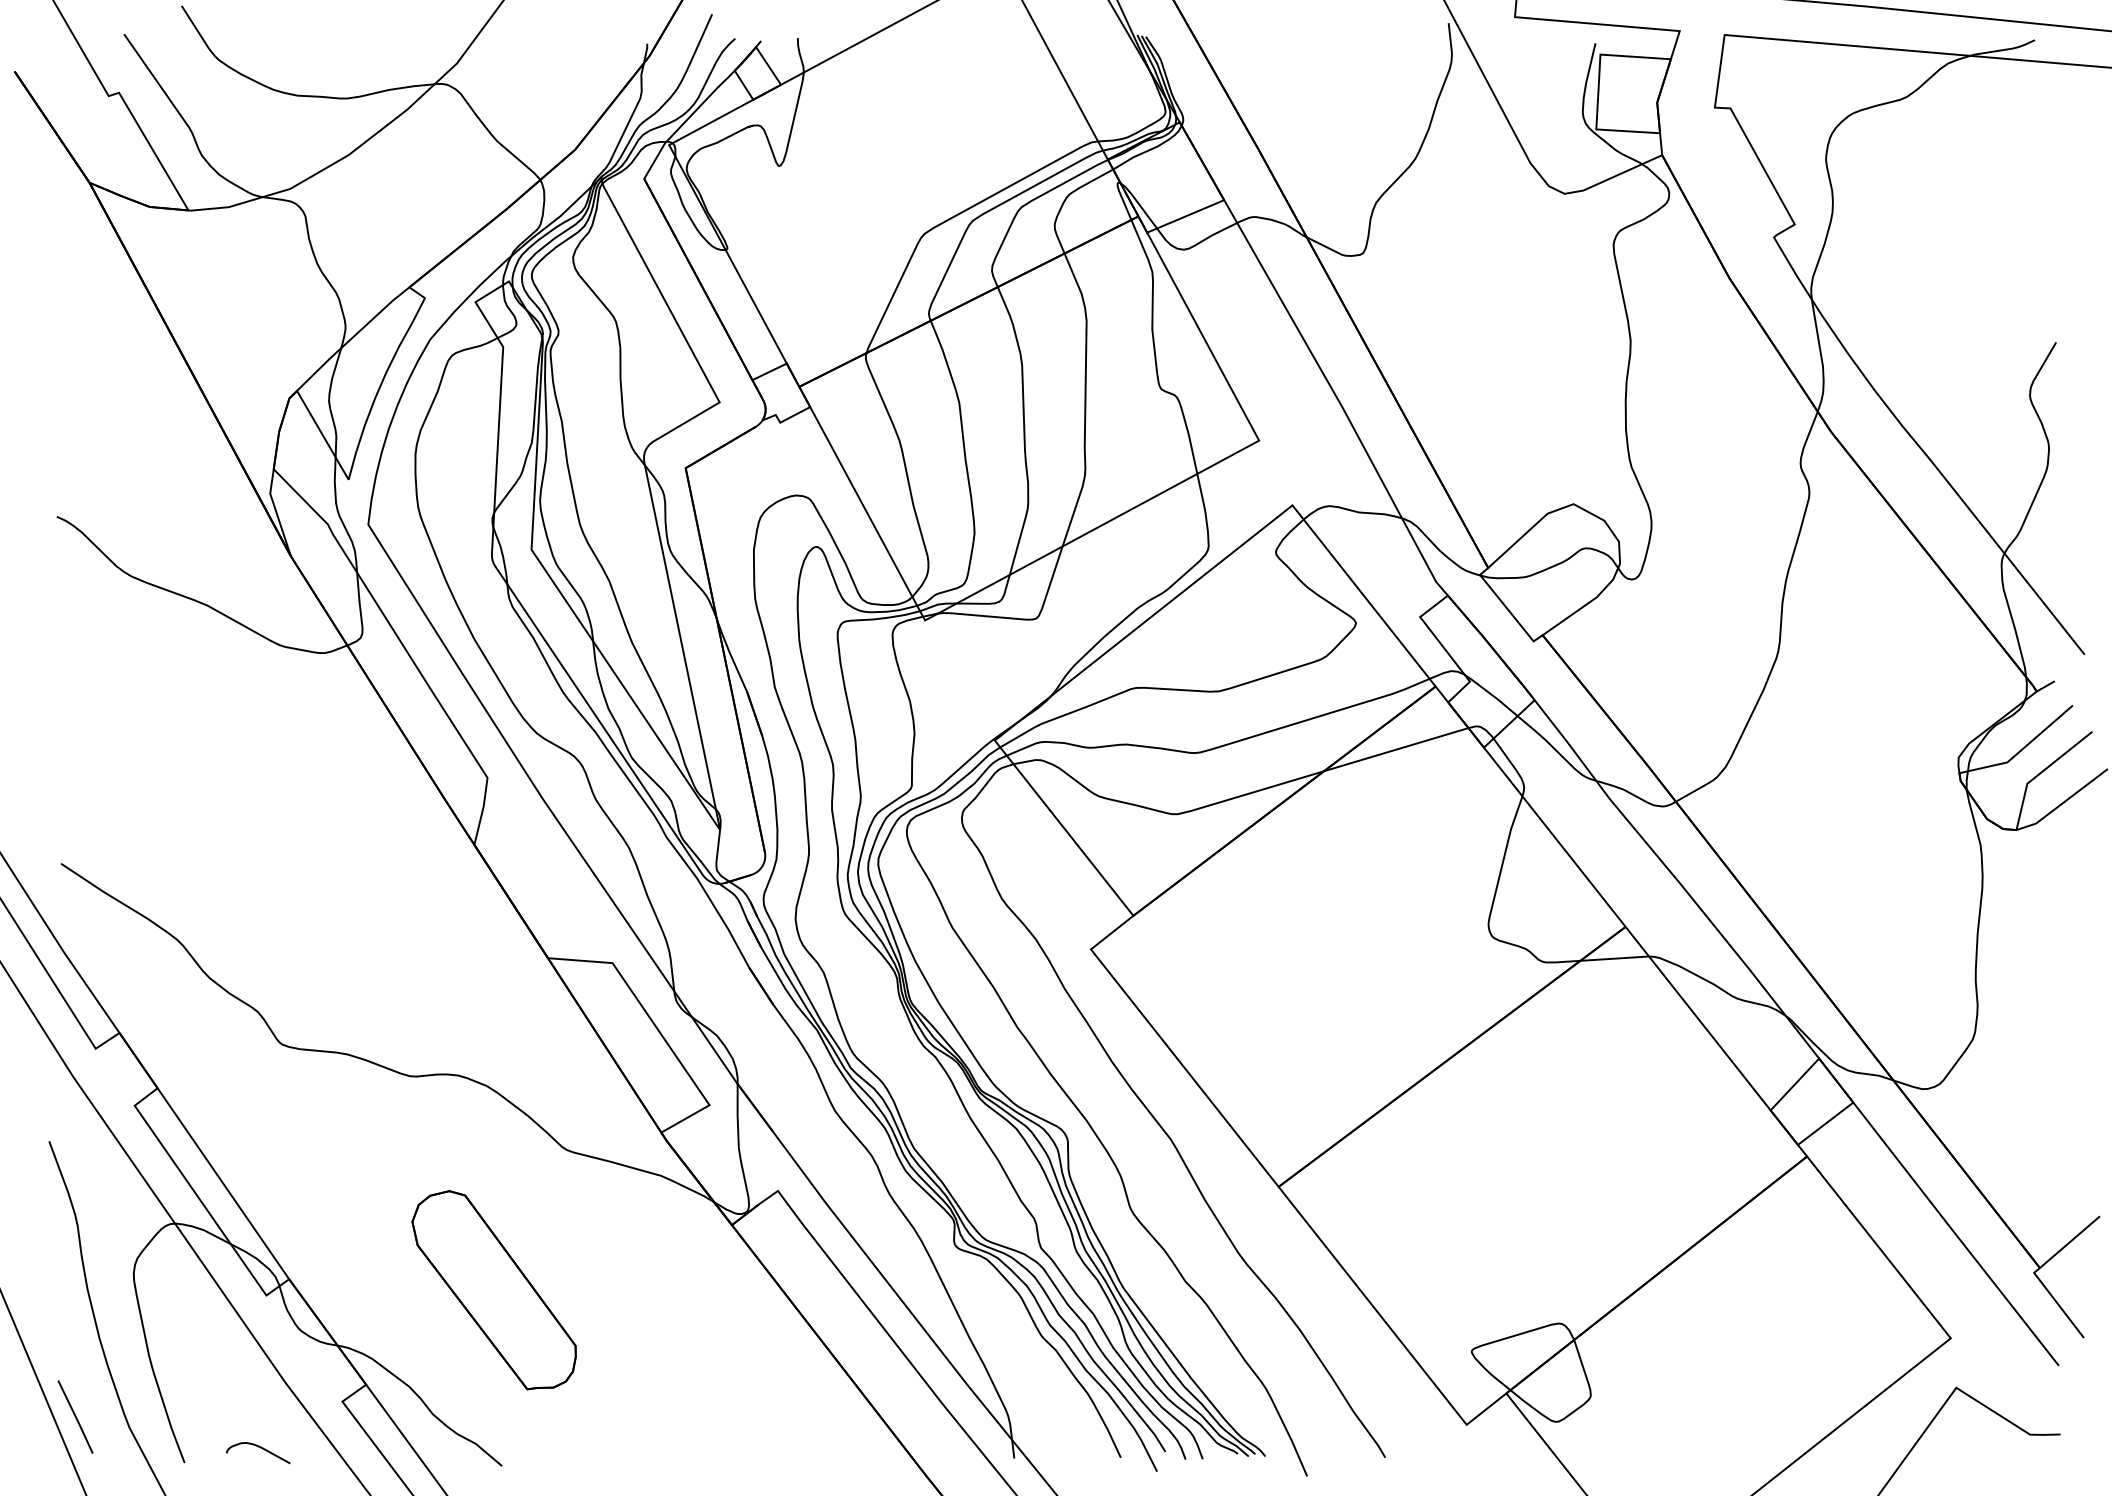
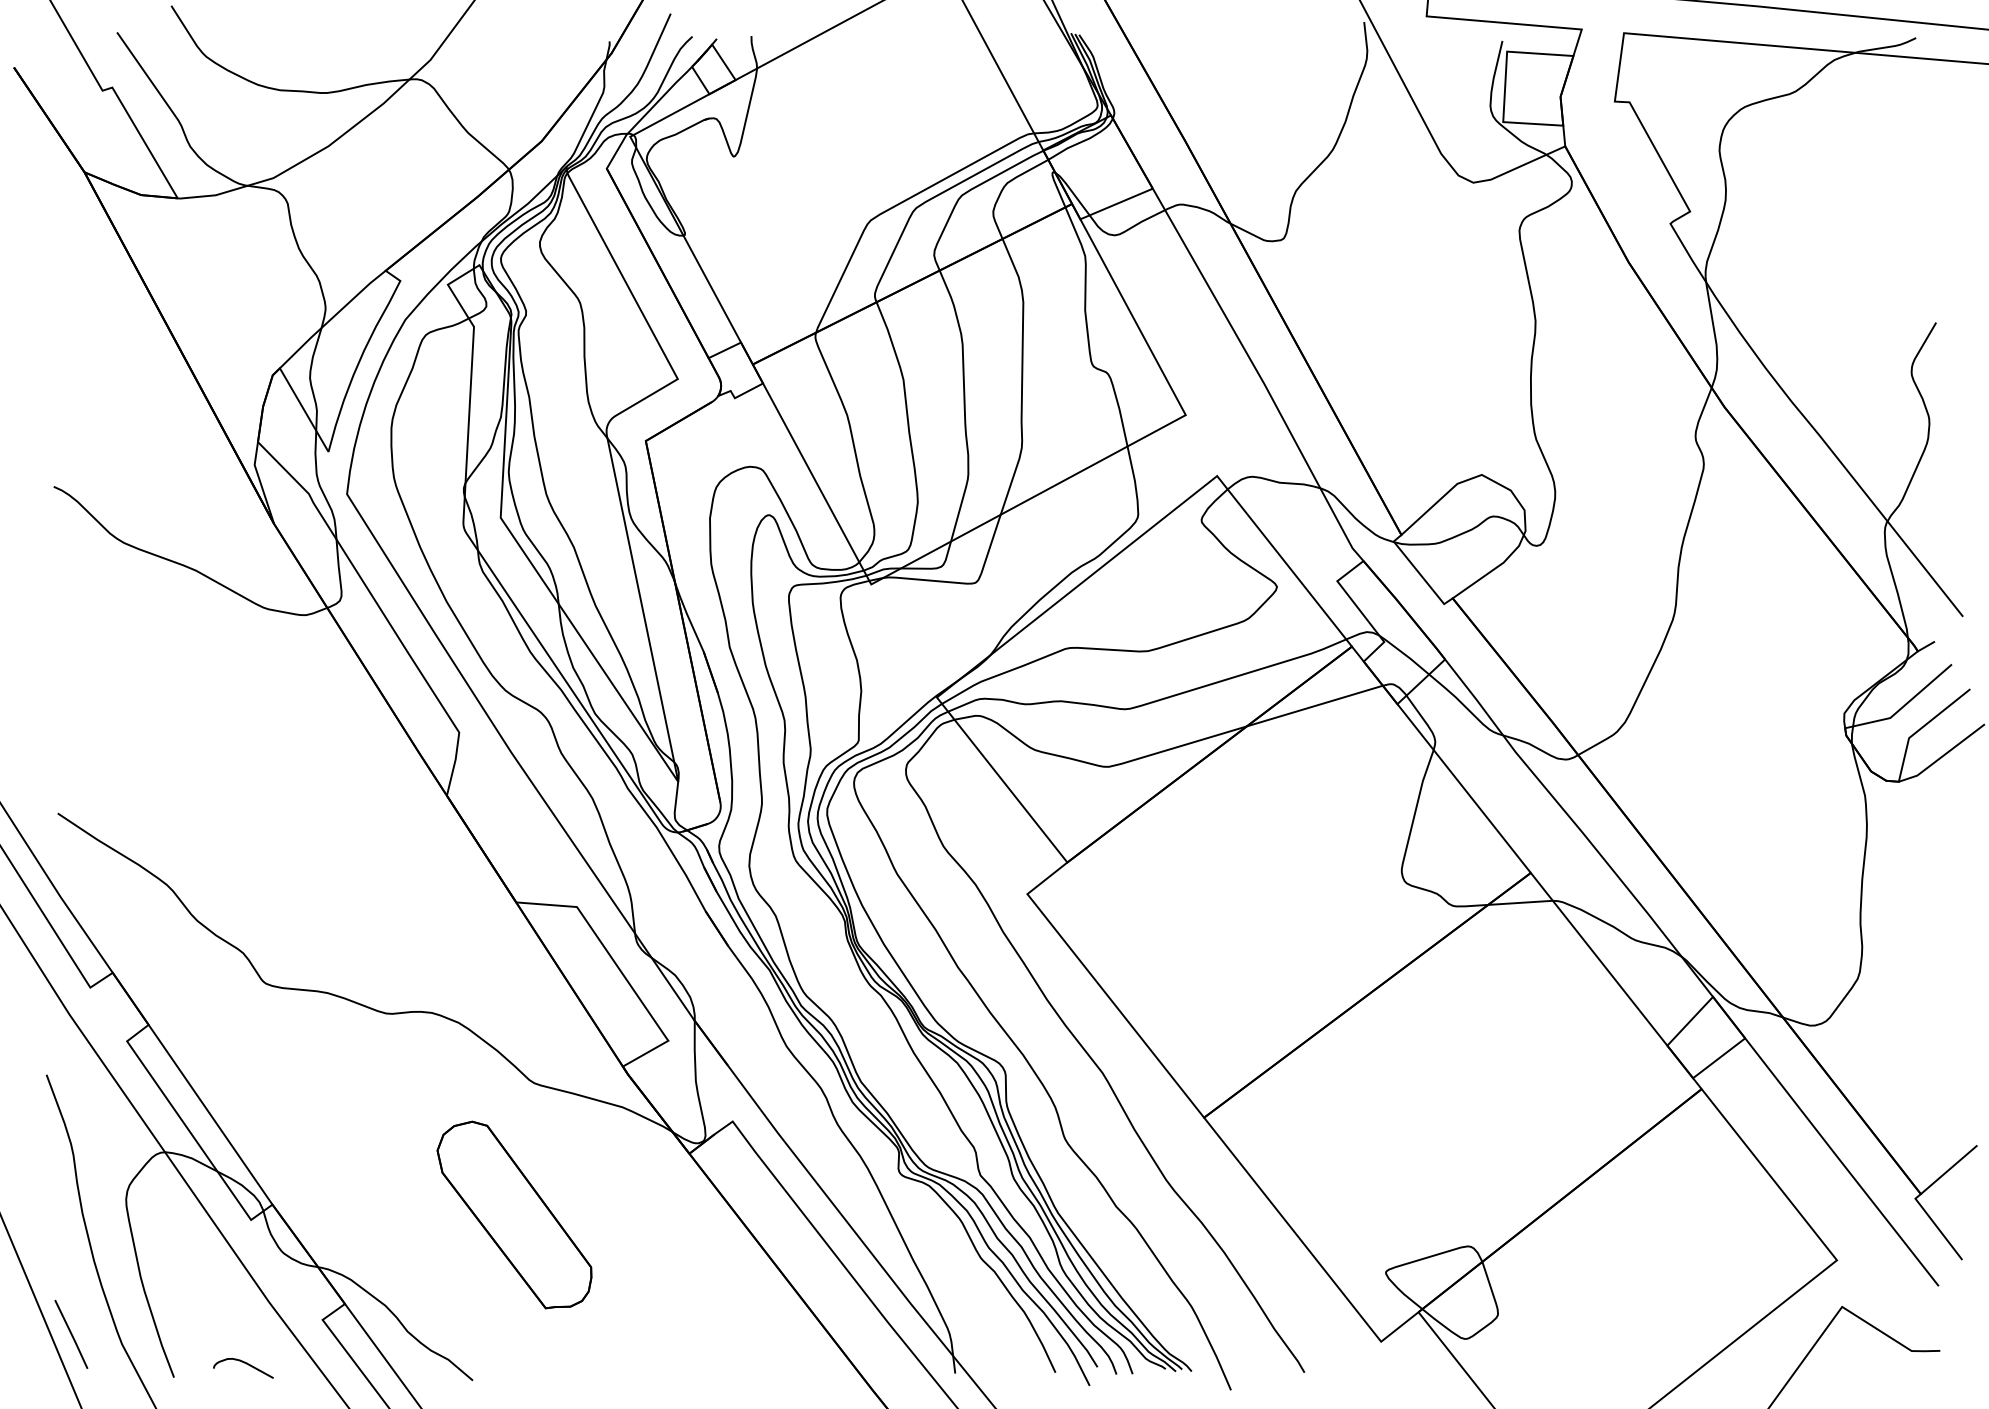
part: (494, 1289) -> (514, 1214), moved

